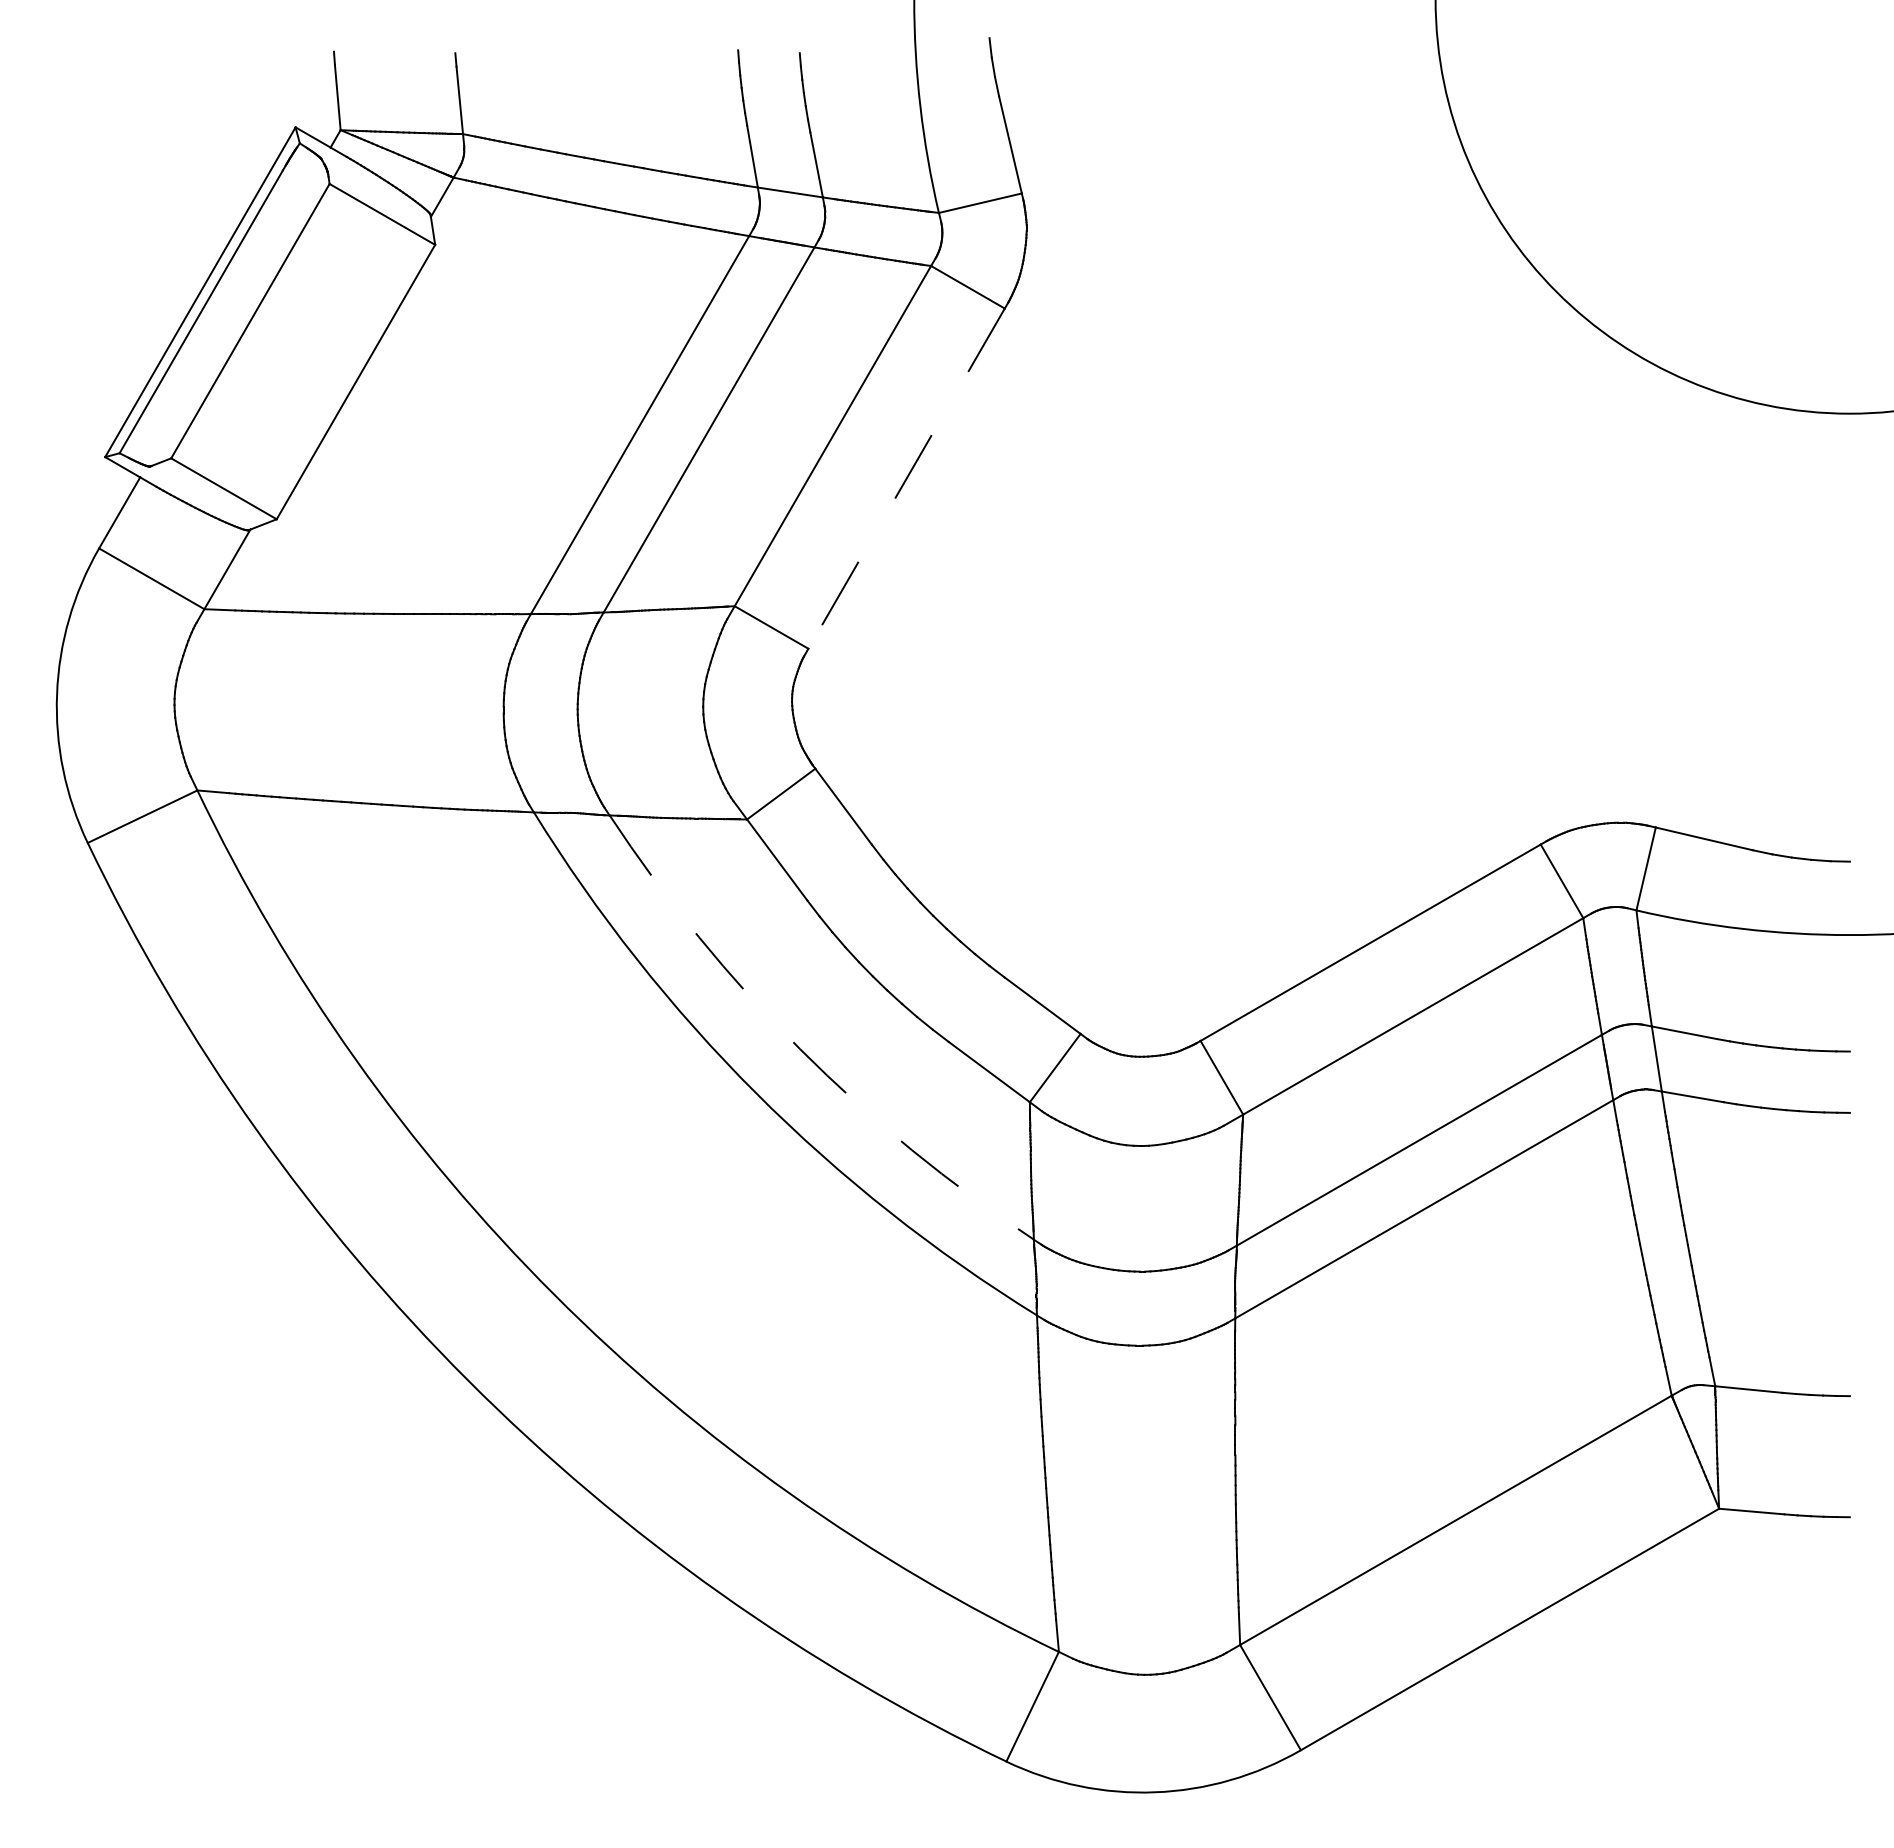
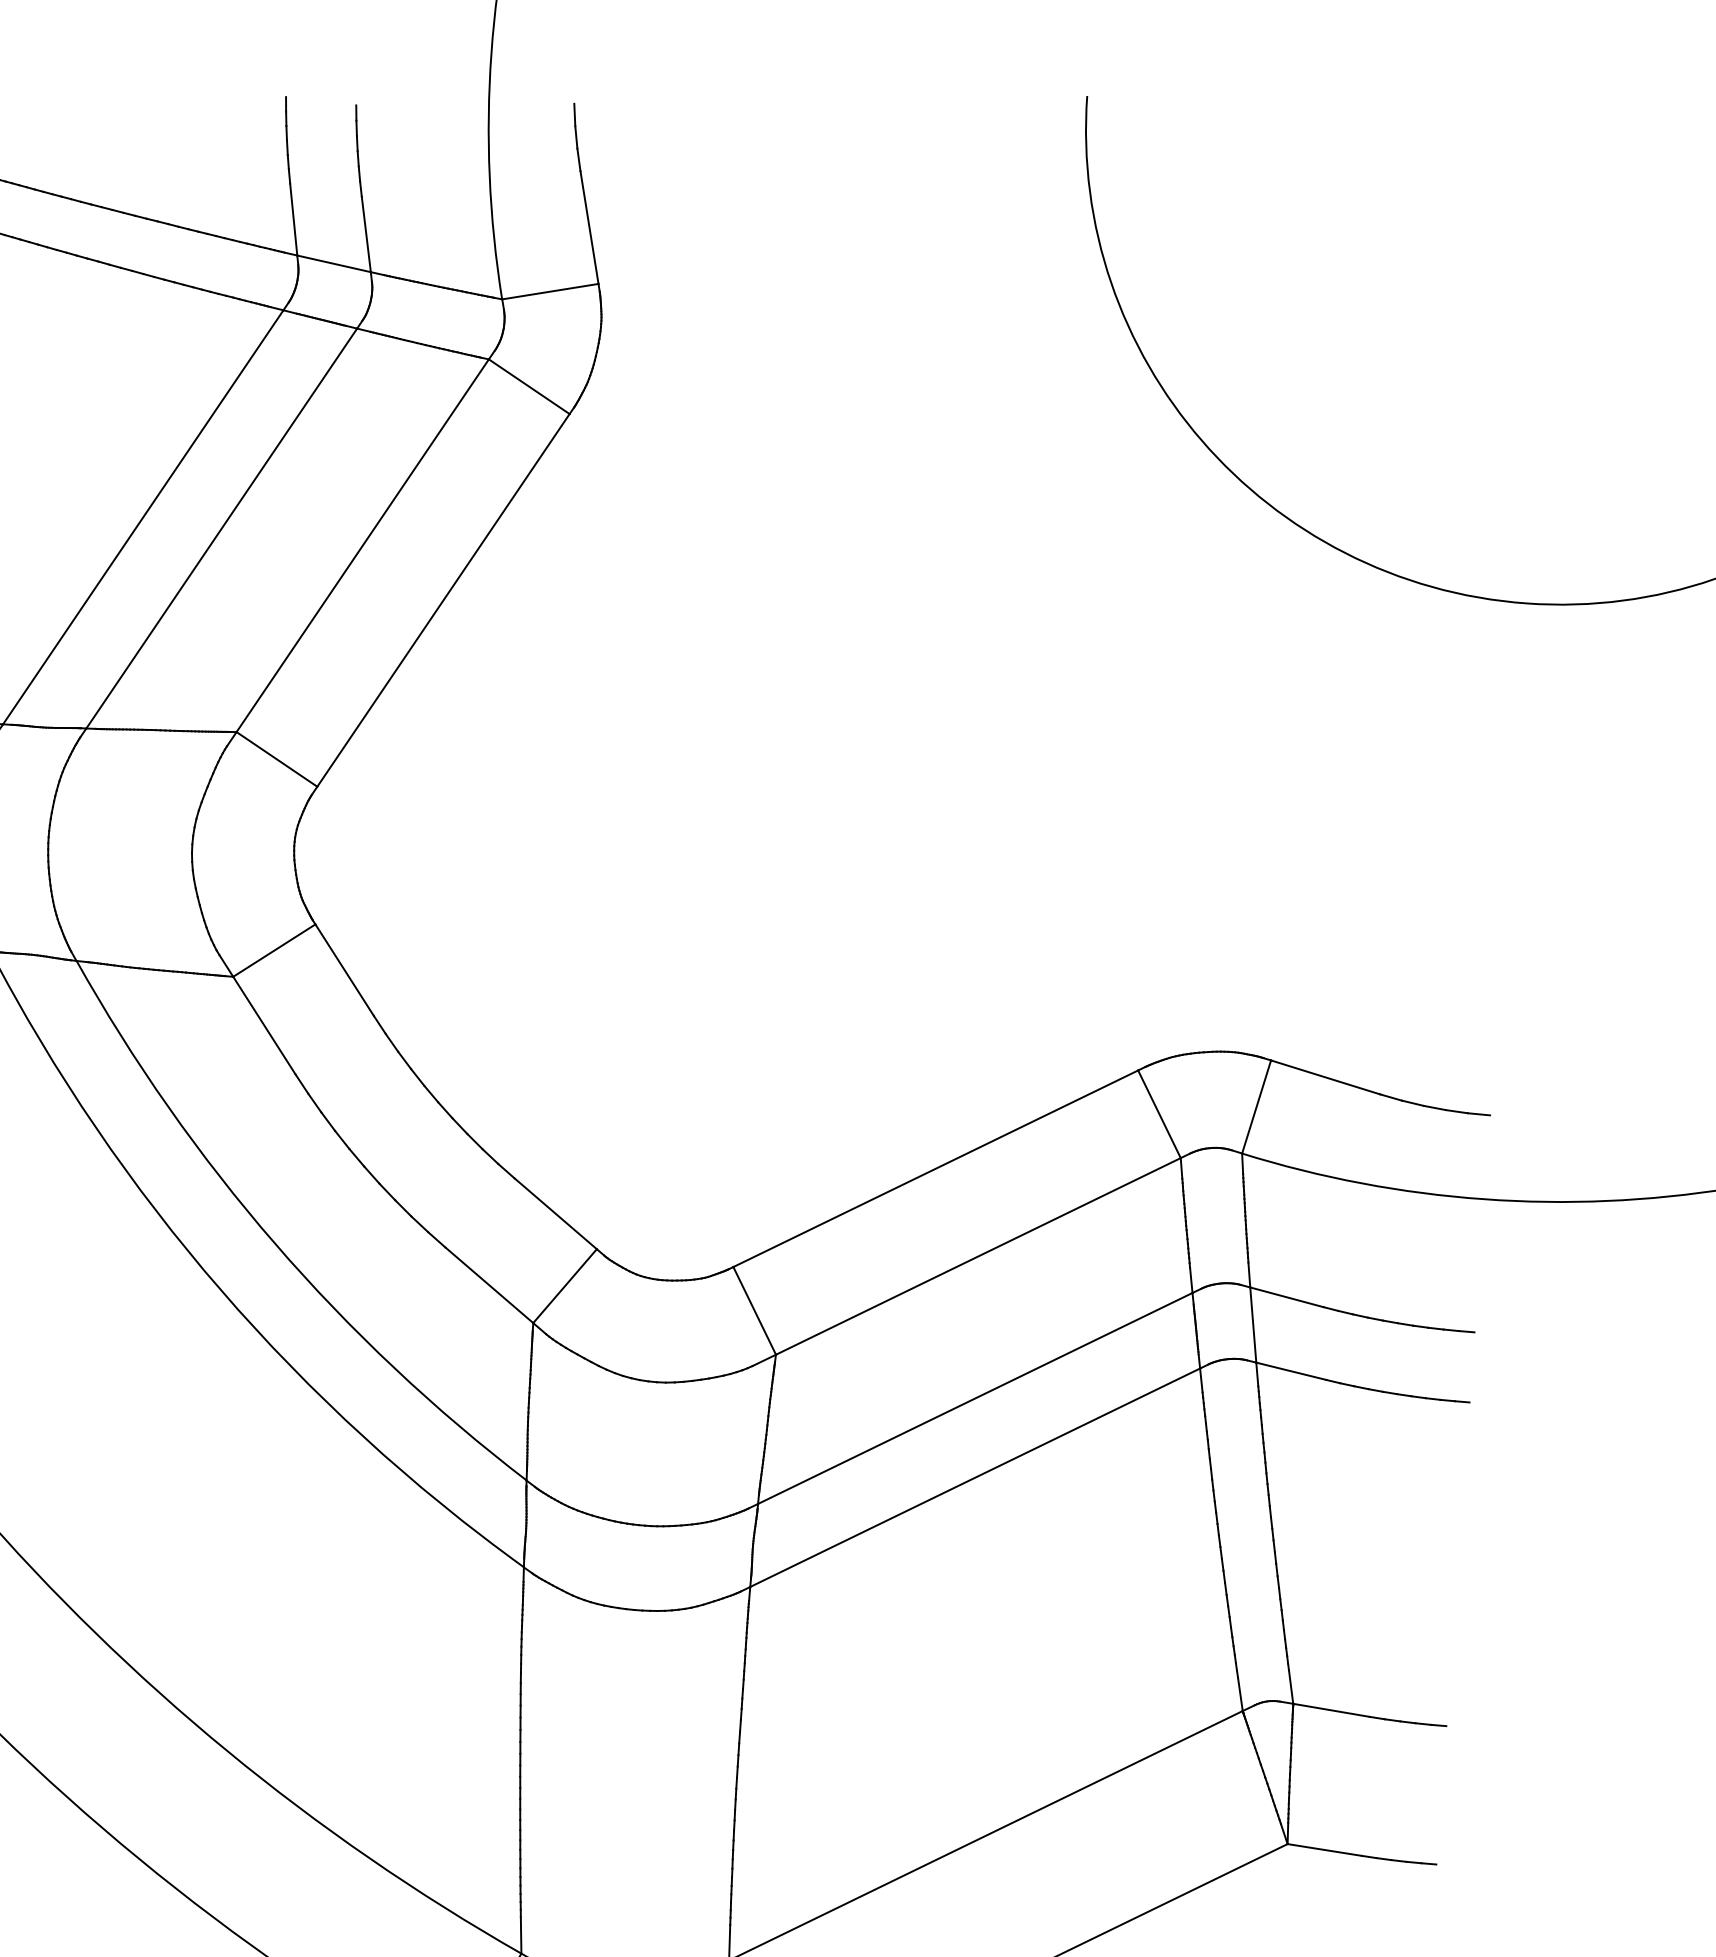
line: (906, 479) -> (443, 601), dashed -> solid
arc: (800, 1049) -> (275, 1244), dashed -> solid

